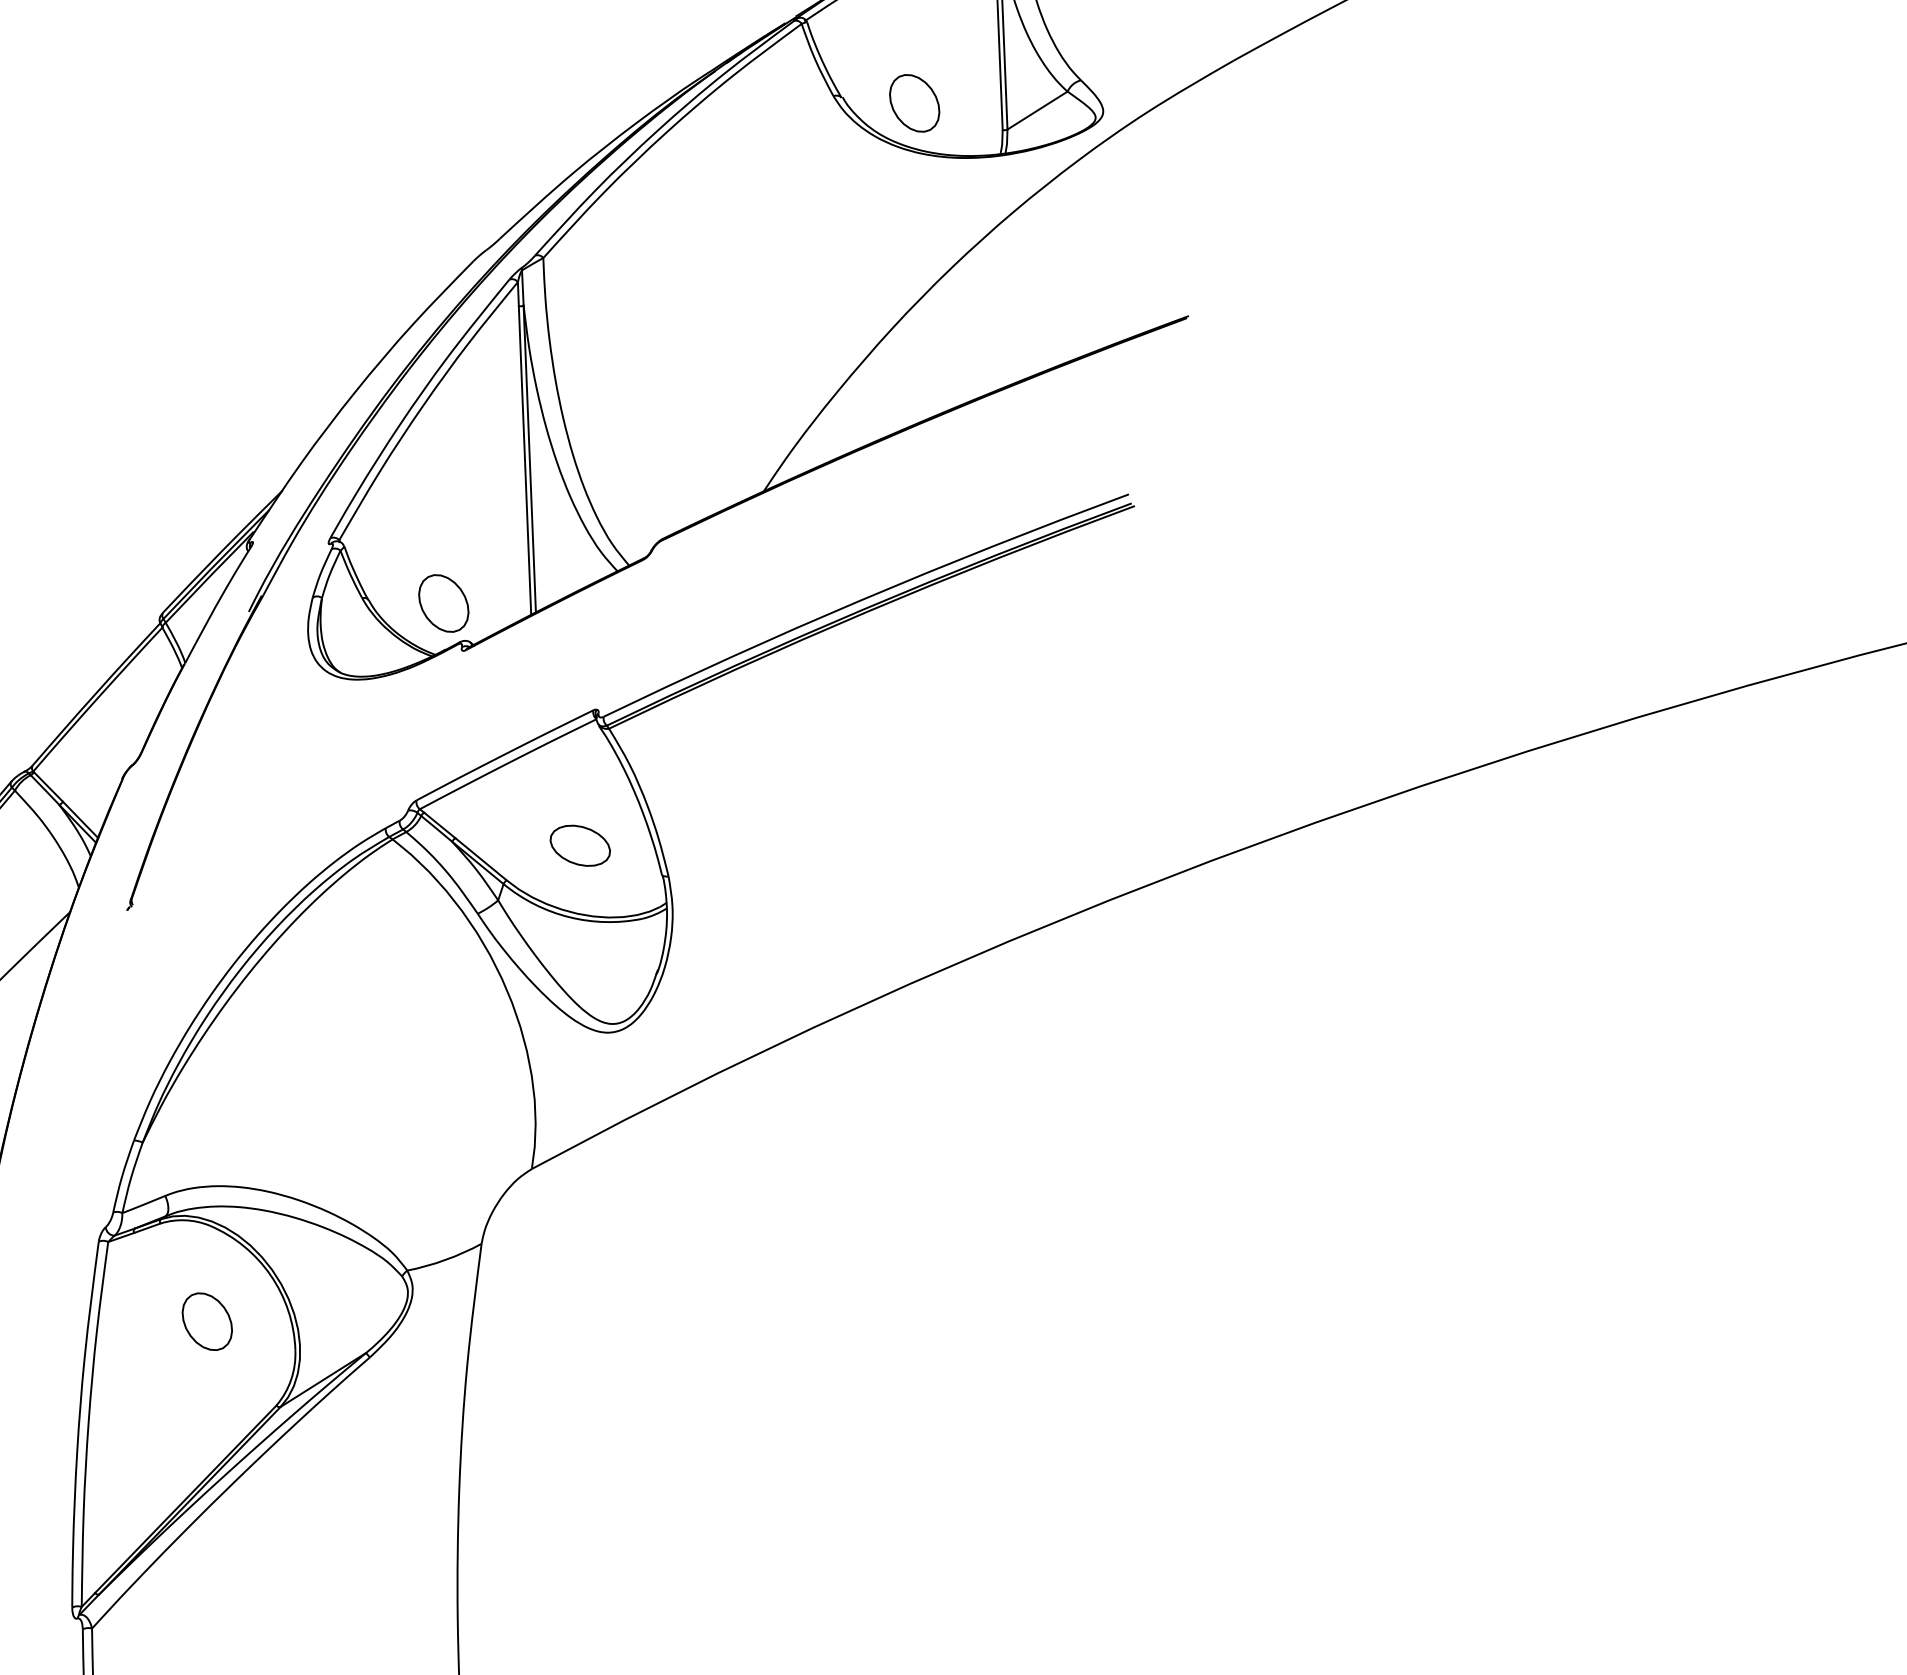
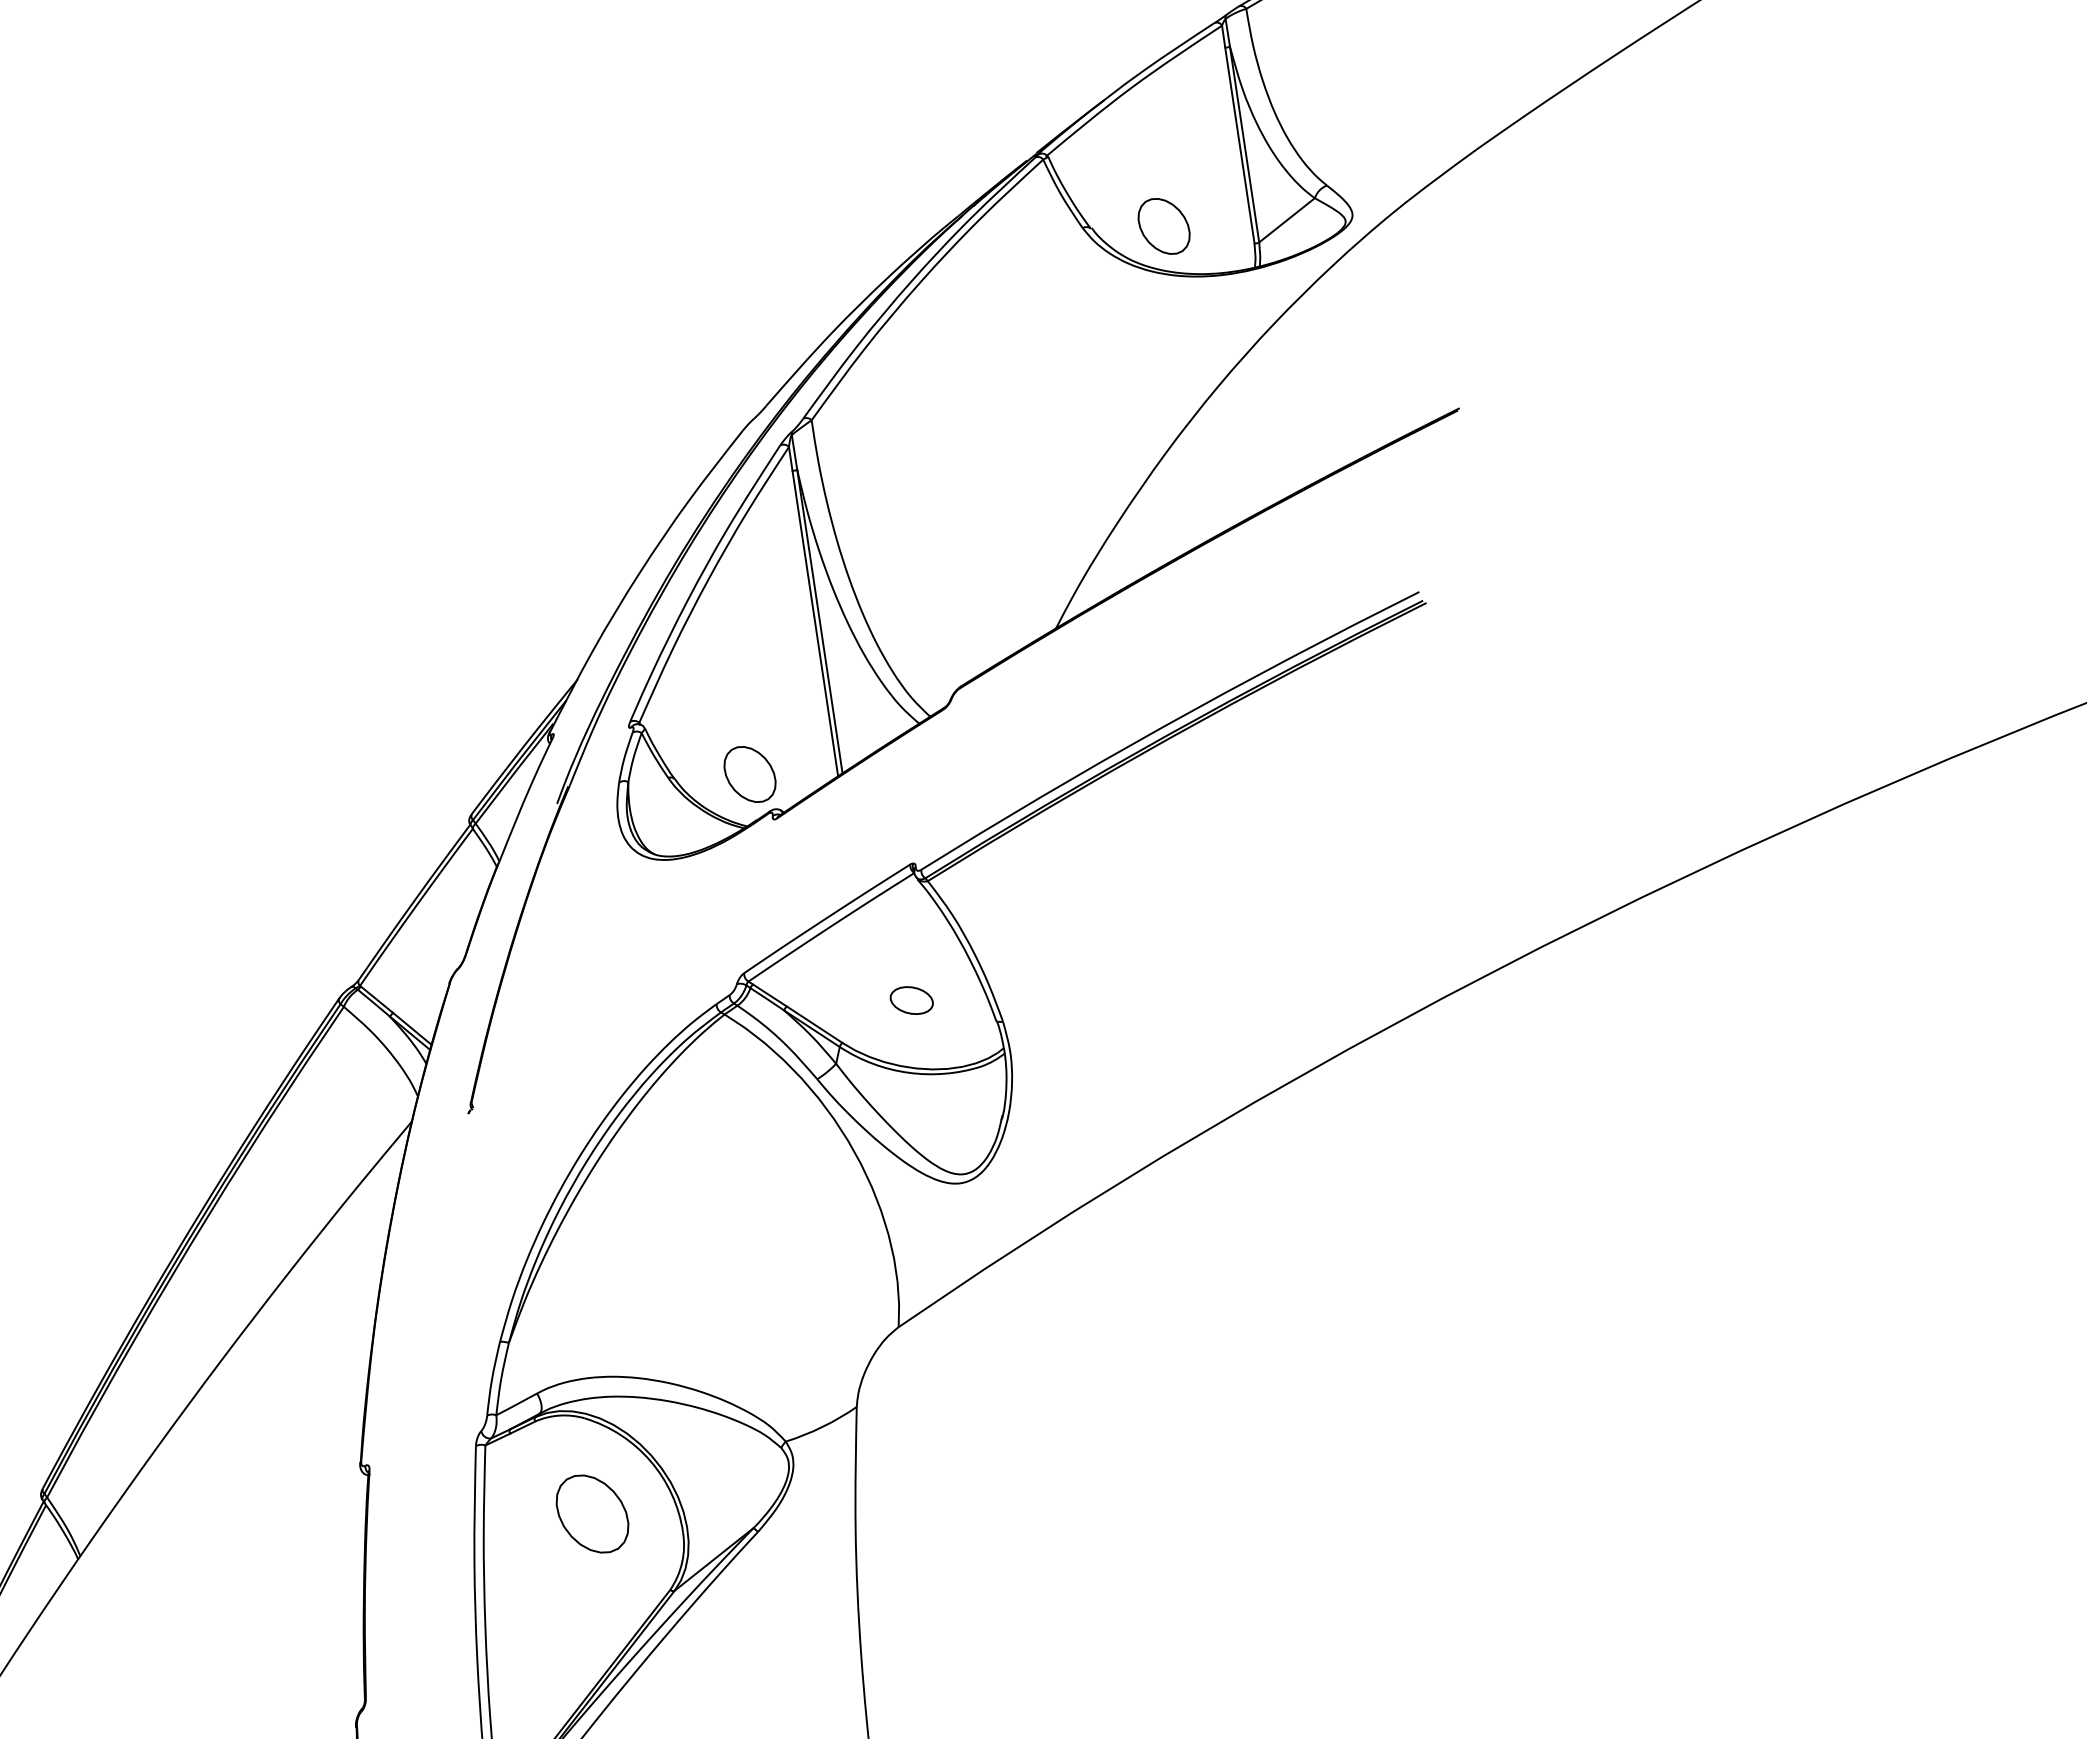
part: (579, 845) -> (911, 1000), size x0.7
part: (207, 1321) -> (592, 1513), size x1.4

